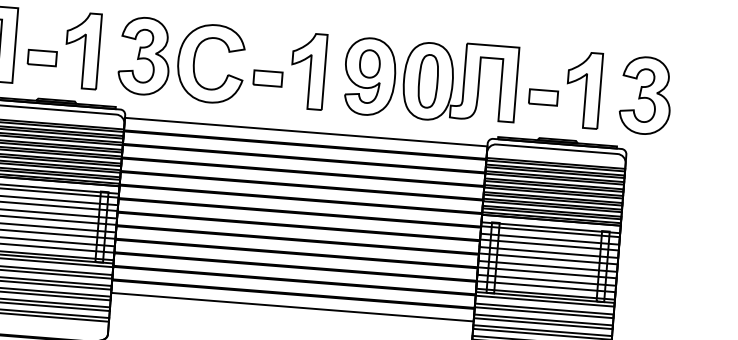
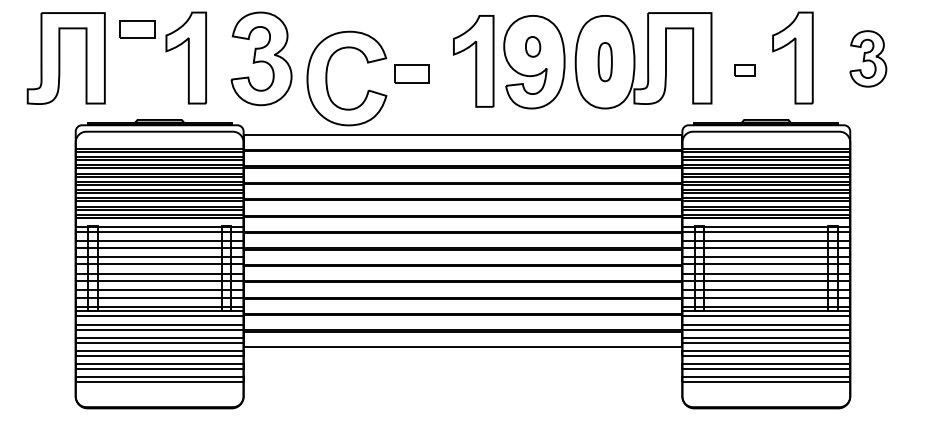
part: (42, 57) -> (137, 29), moved
part: (194, 62) -> (327, 78), moved
part: (369, 63) -> (532, 46), size x0.6
part: (308, 71) -> (473, 61), moved
part: (428, 80) -> (605, 61), size x0.6
part: (646, 95) -> (868, 58), size x0.6
part: (542, 97) -> (744, 70), size x0.6

